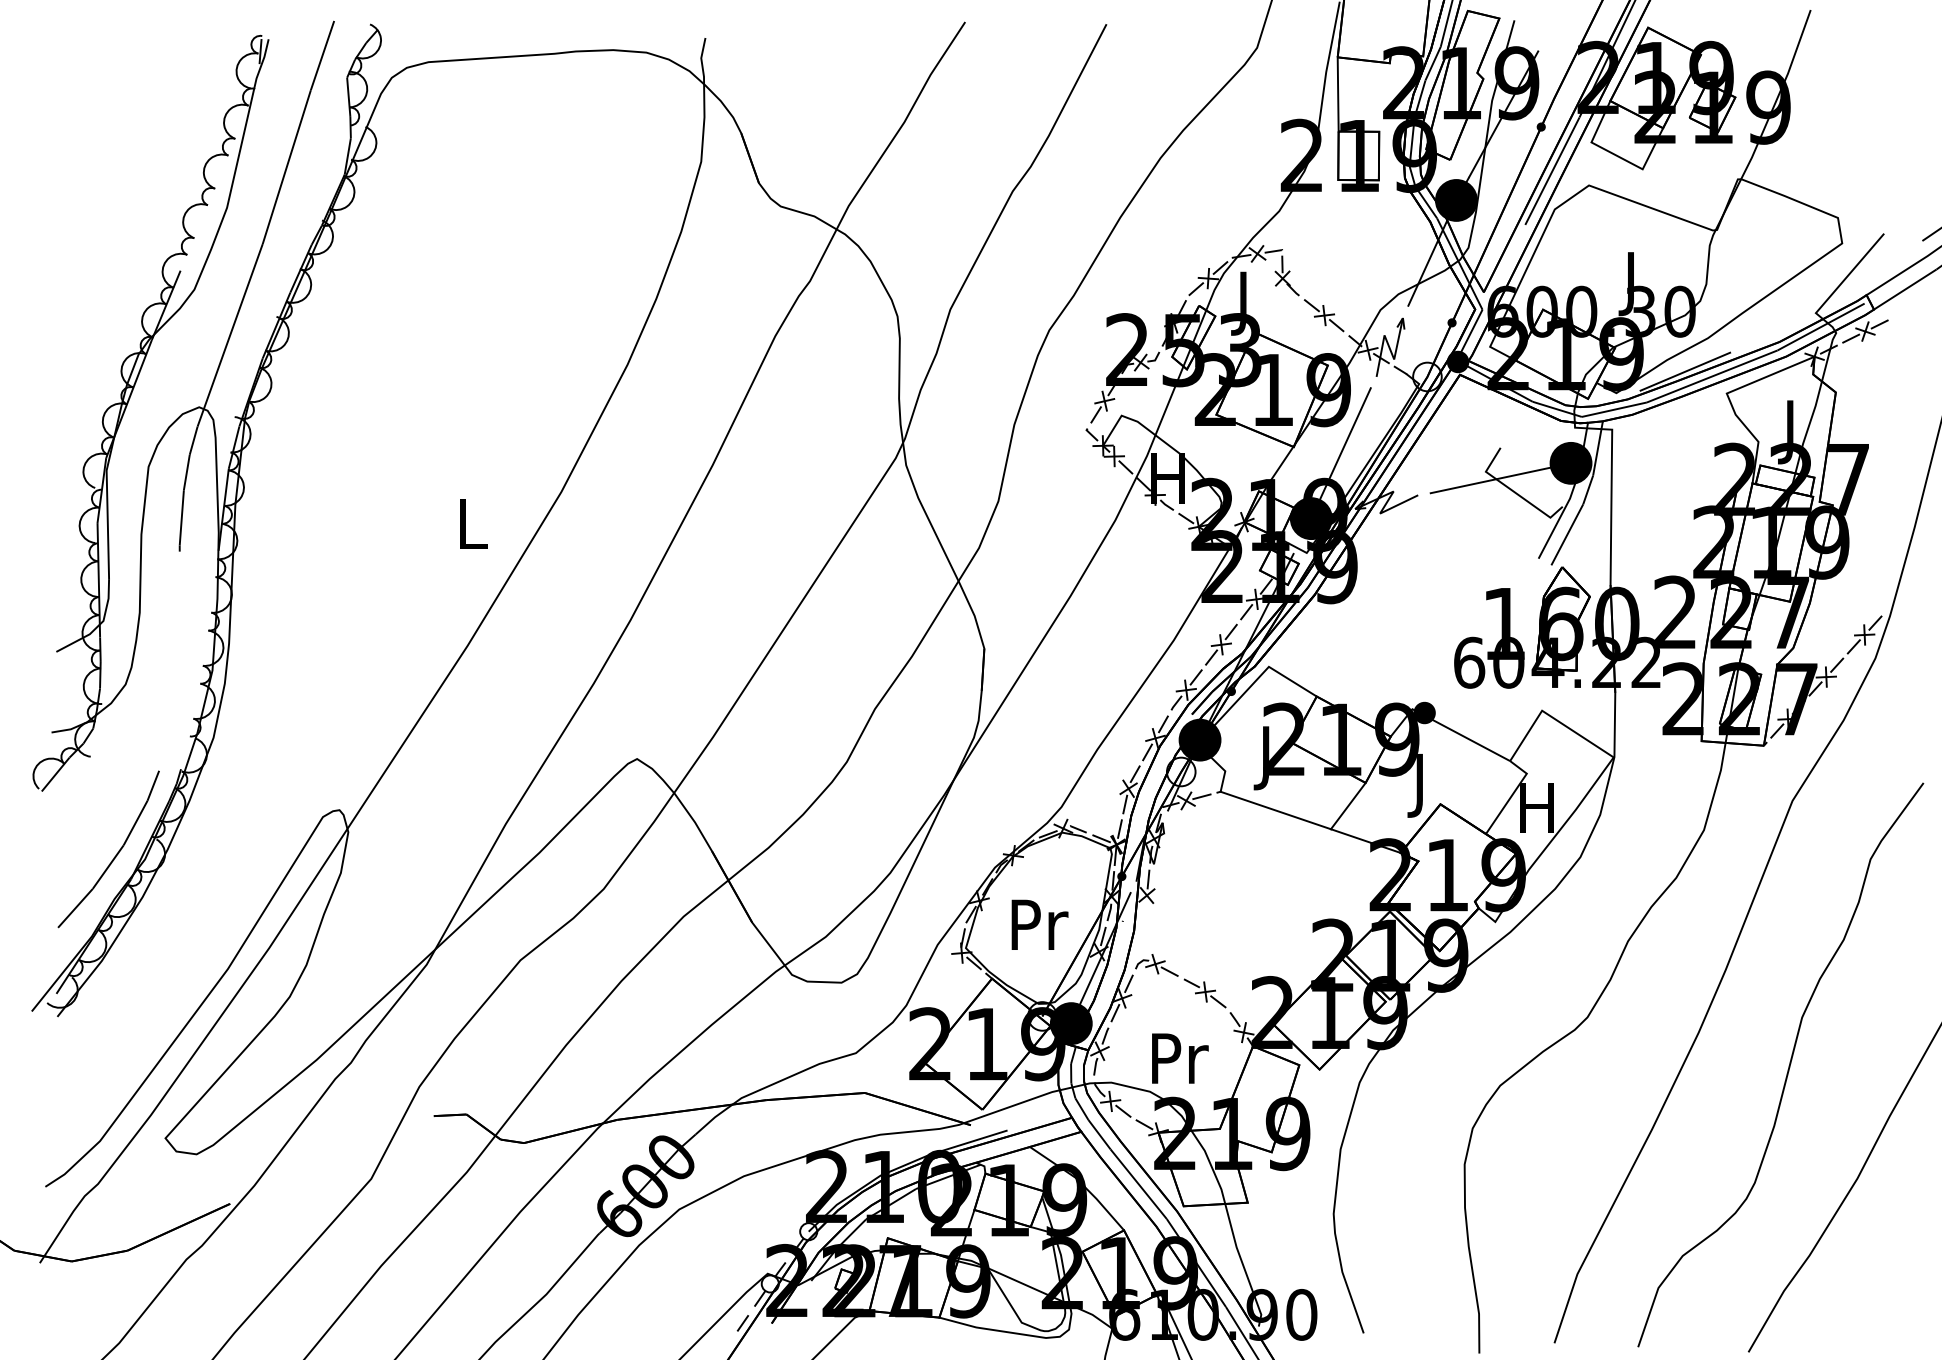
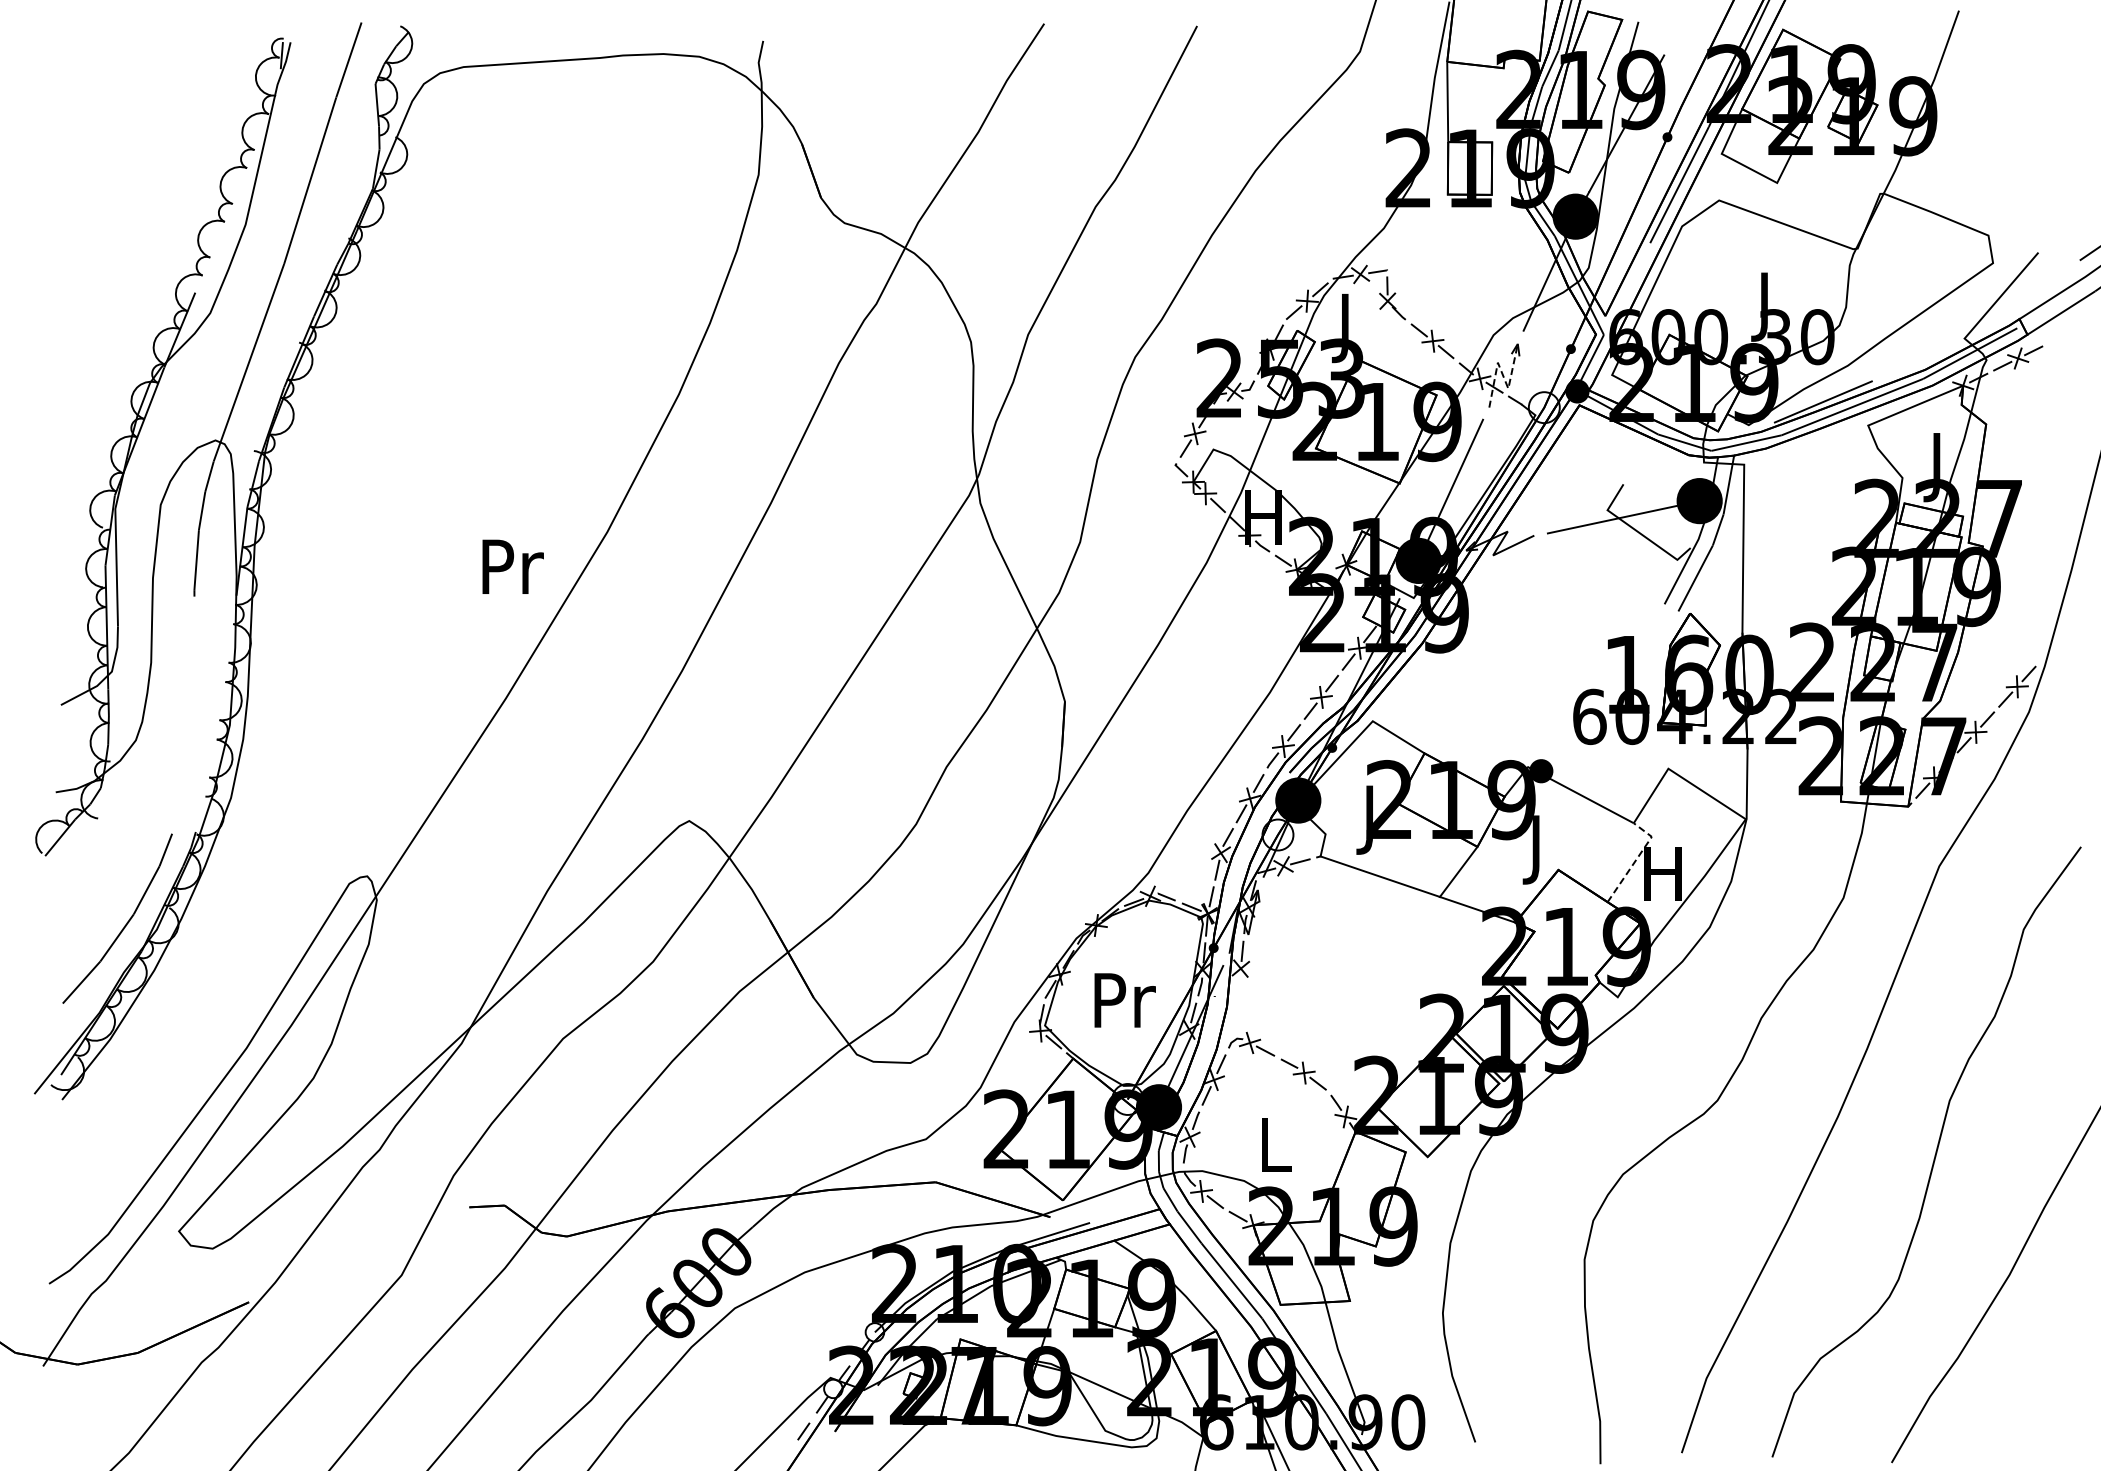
line: (1389, 348) -> (1503, 376), solid -> dashed
text: (473, 523) -> (512, 566), L -> Pr
line: (1512, 794) -> (1636, 859), solid -> dashed
text: (1179, 1058) -> (1276, 1145), Pr -> L

